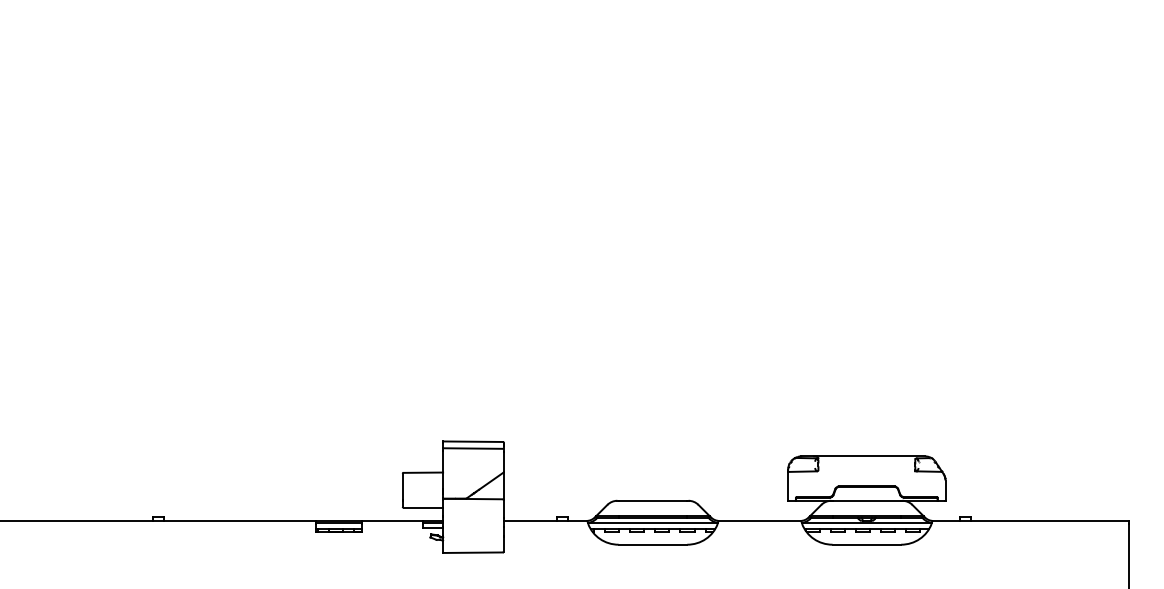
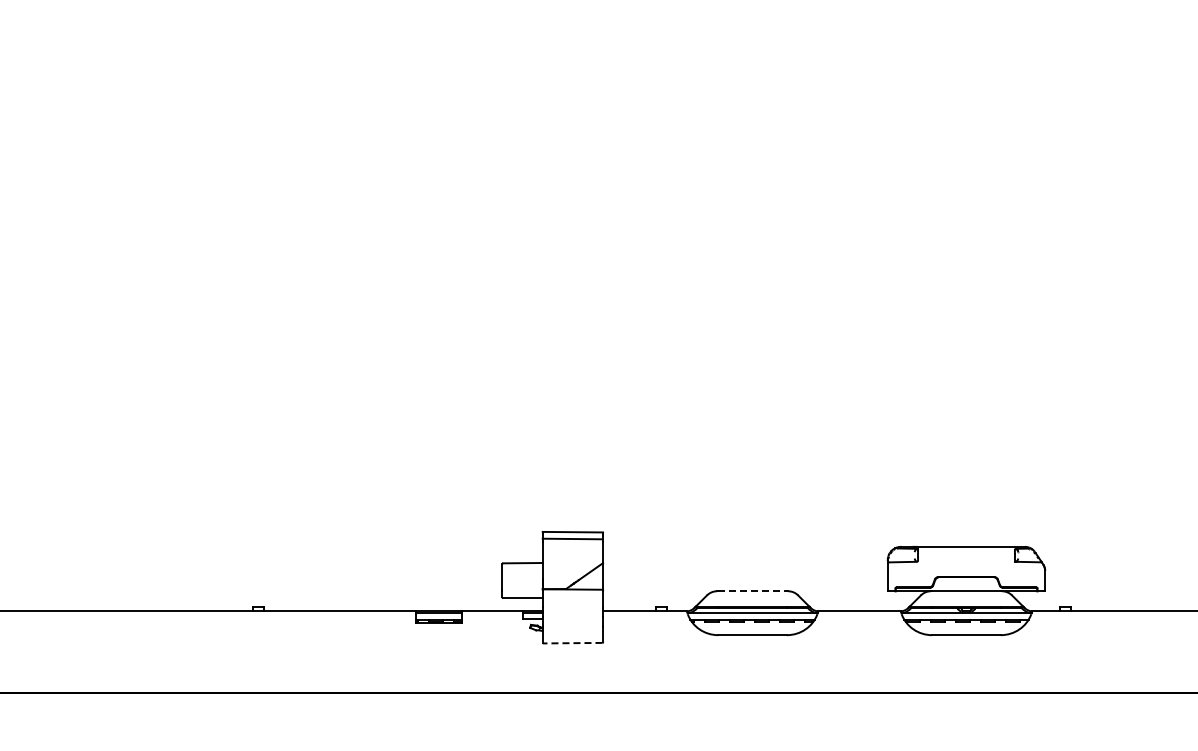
line: (653, 501) -> (753, 591), solid -> dashed
line: (472, 553) -> (572, 643), solid -> dashed

